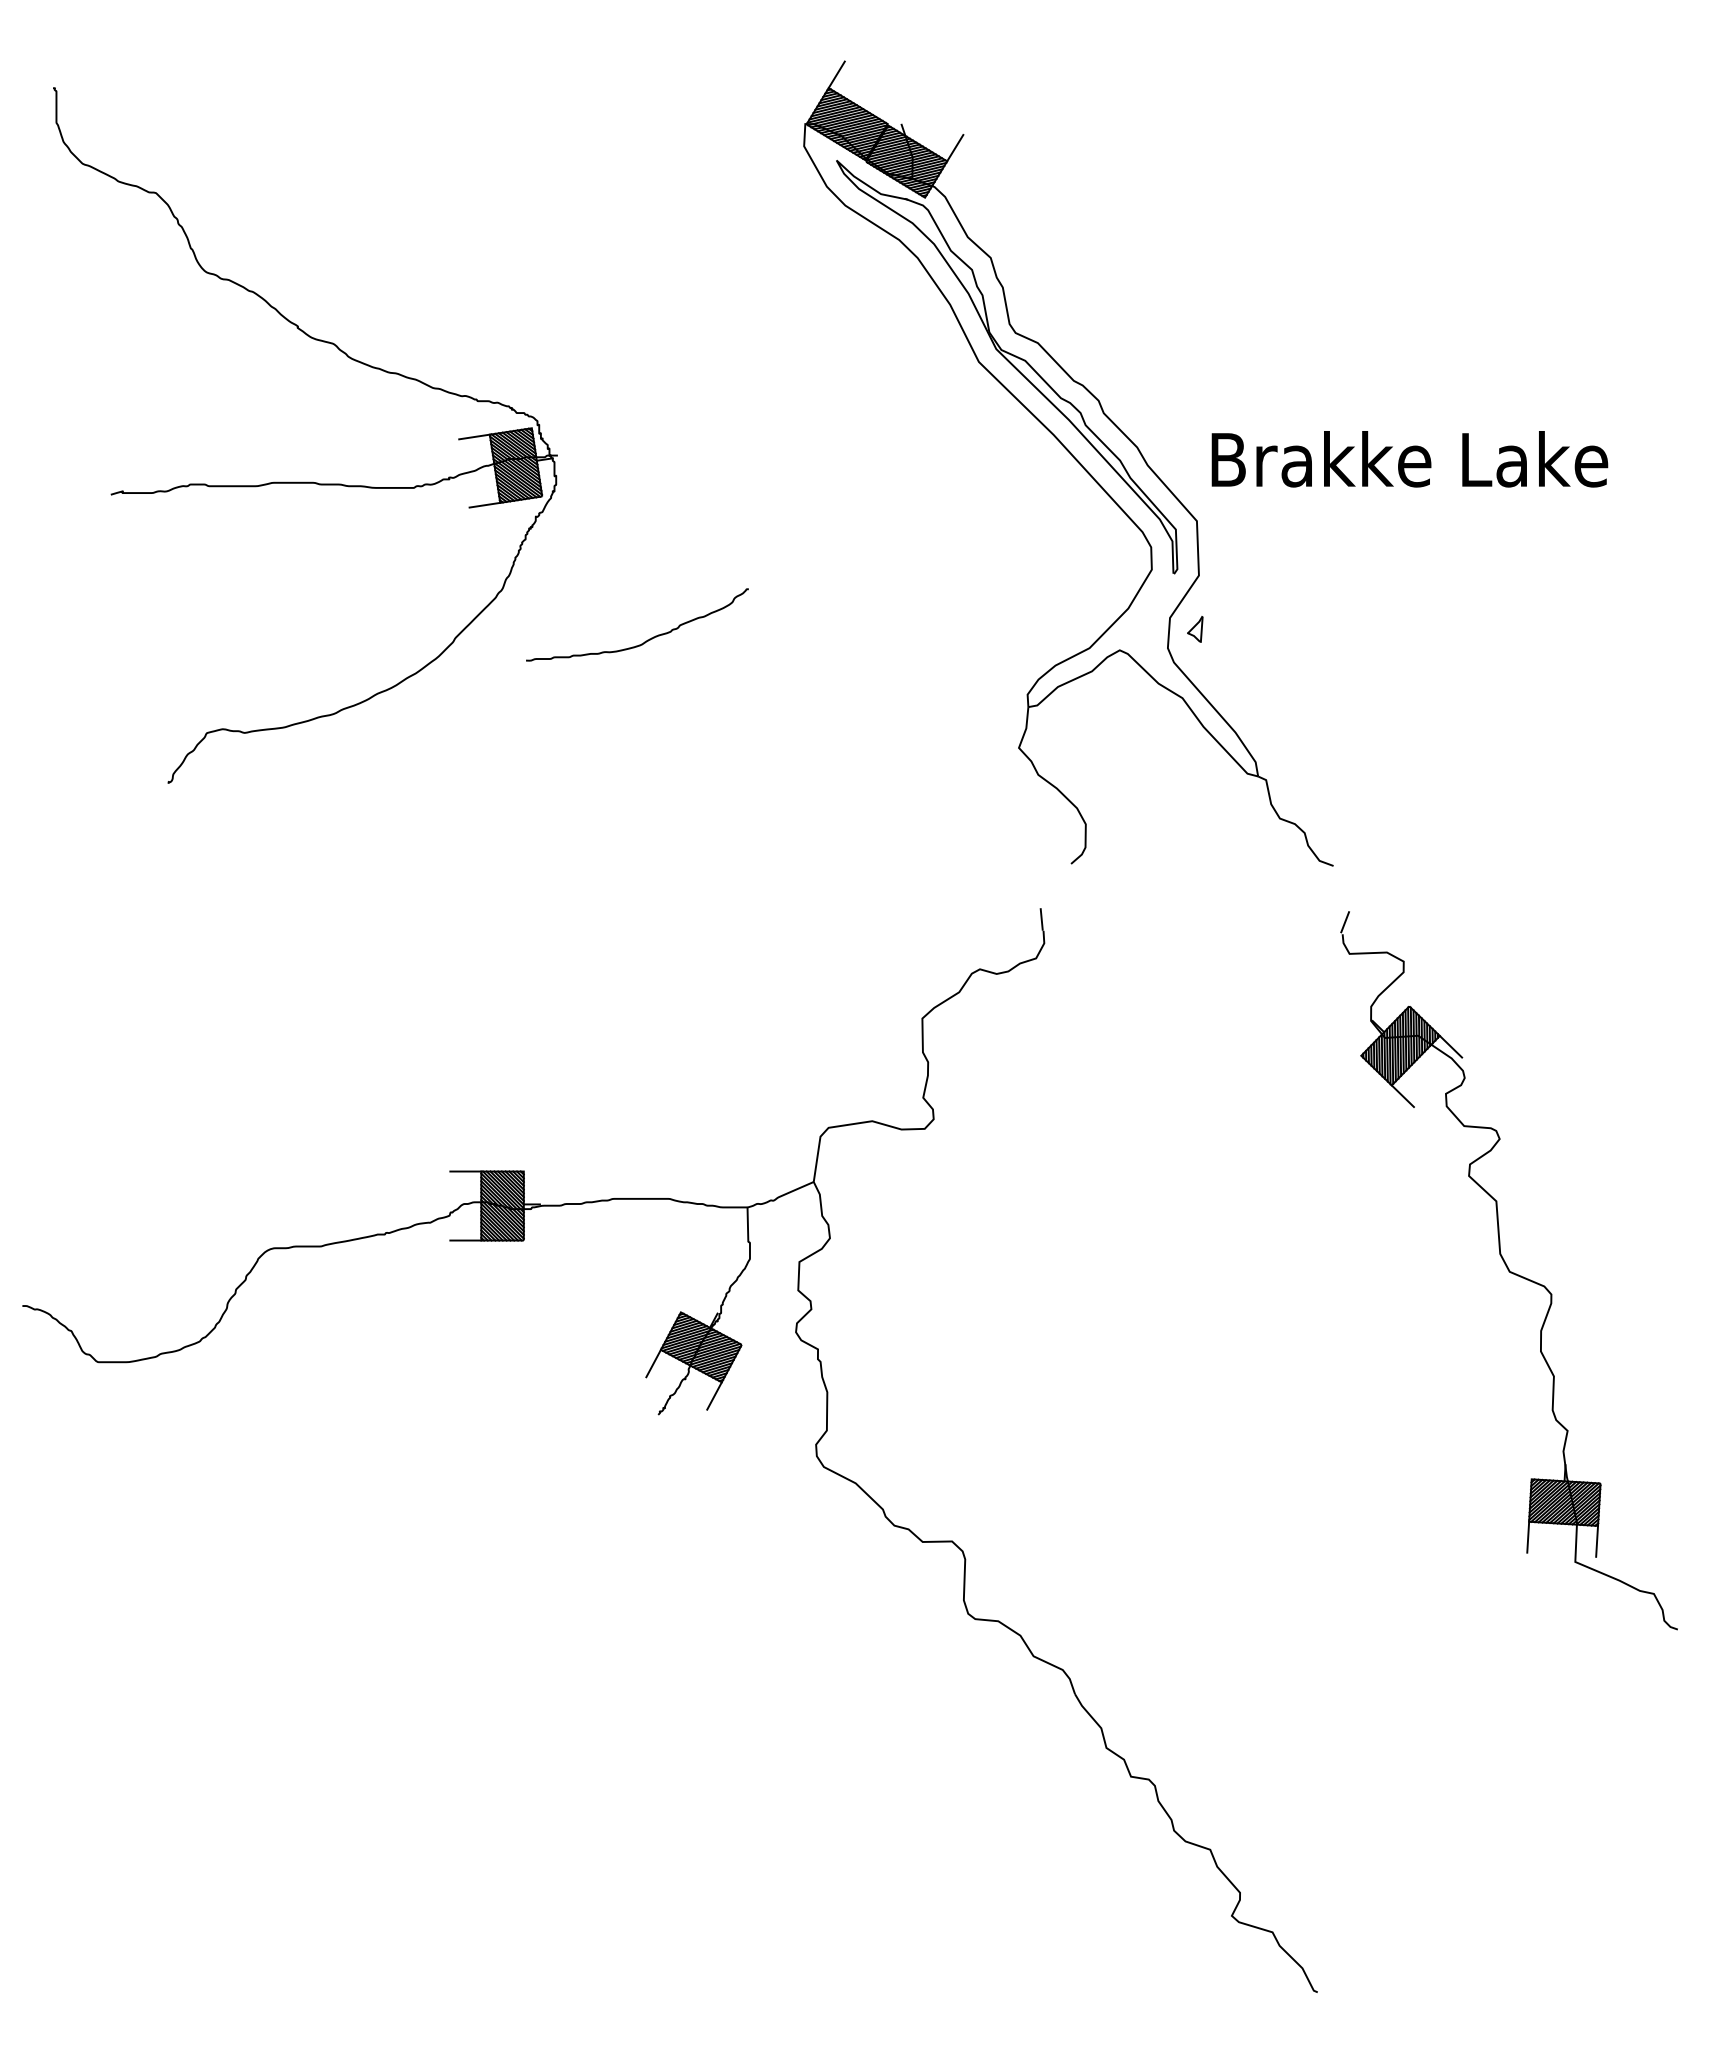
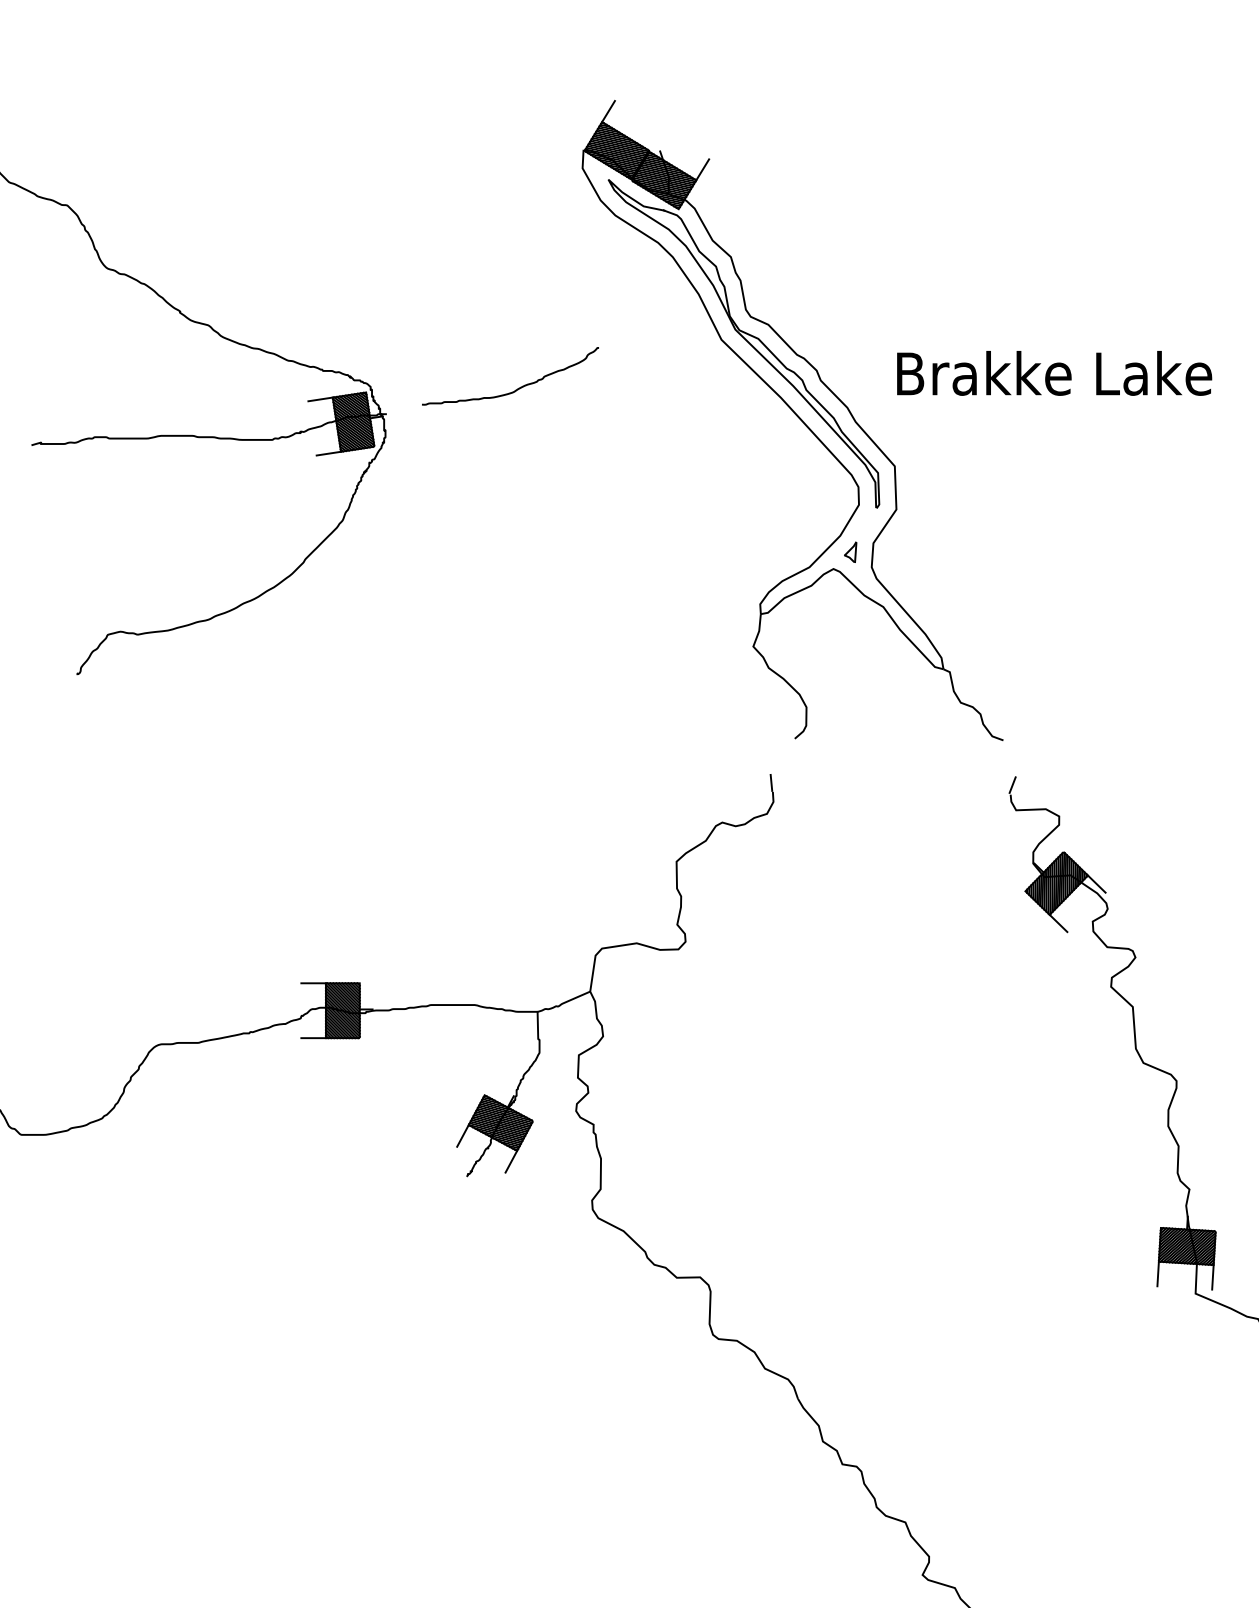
text: (1409, 459) -> (1054, 373), moved
part: (1195, 629) -> (850, 552), moved
curve: (647, 639) -> (518, 387), moved

